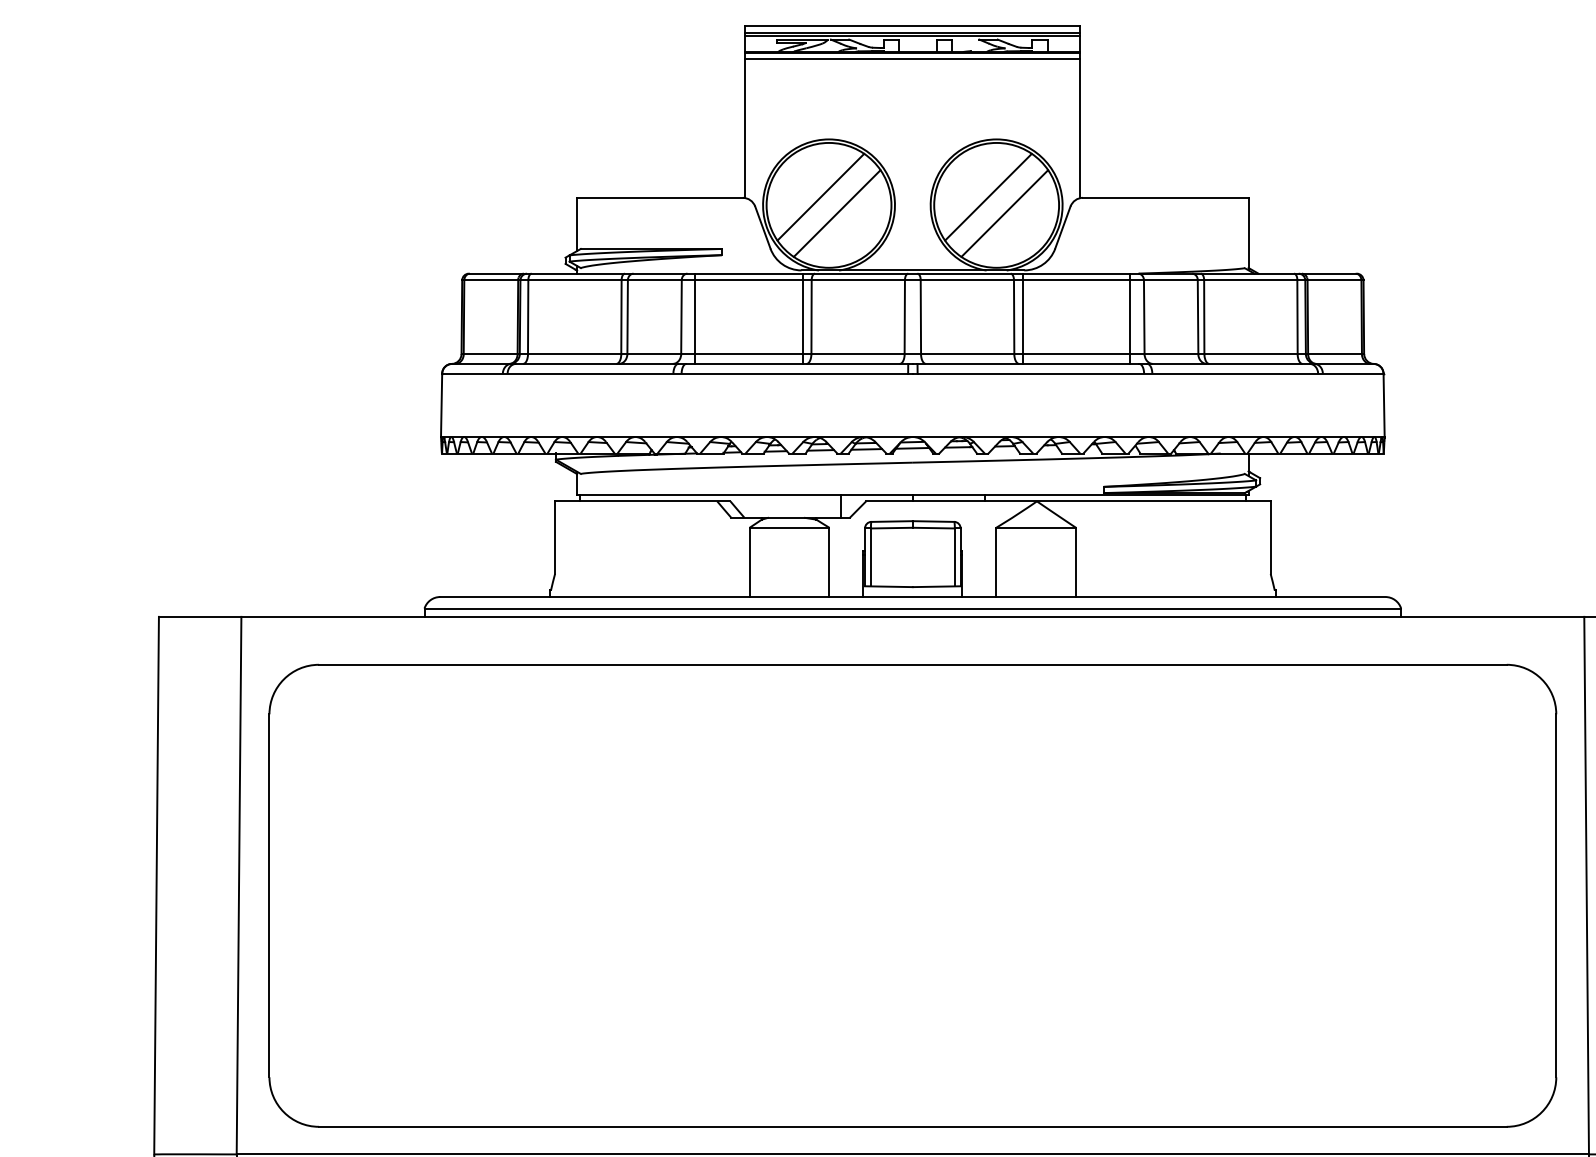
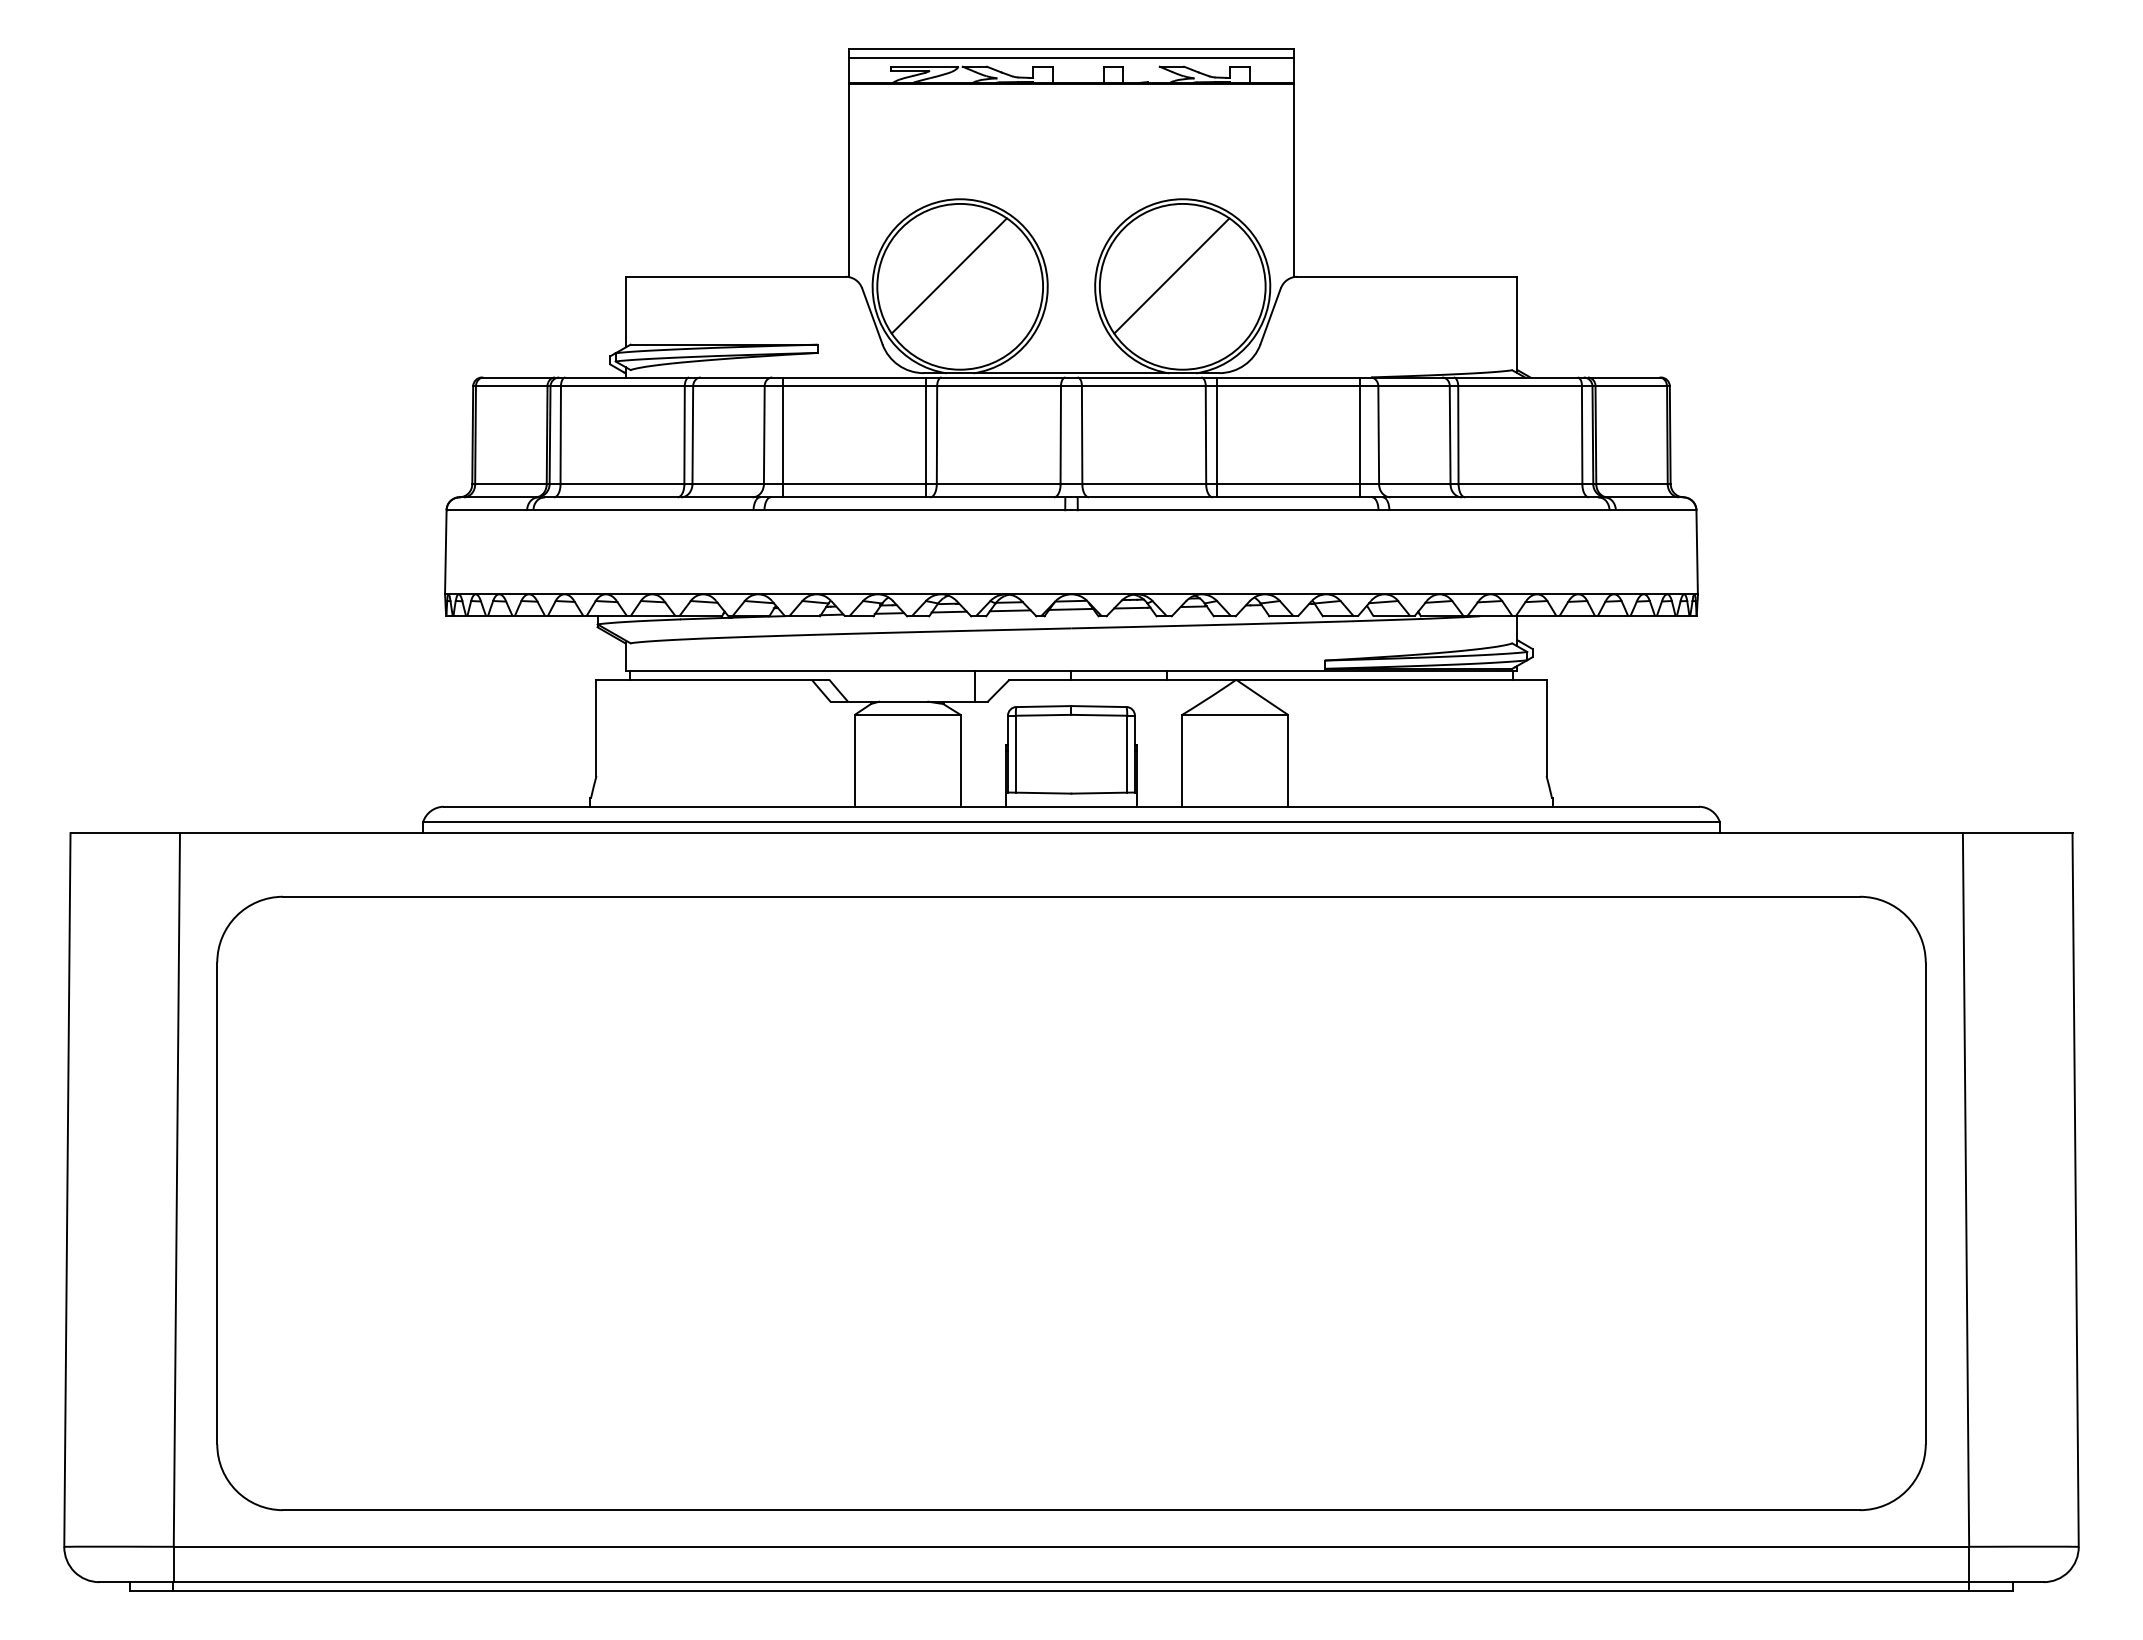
line: (912, 36) -> (1070, 62), removed
line: (912, 59) -> (1070, 93), removed
line: (836, 213) -> (970, 297), removed
line: (1004, 213) -> (1193, 297), removed

